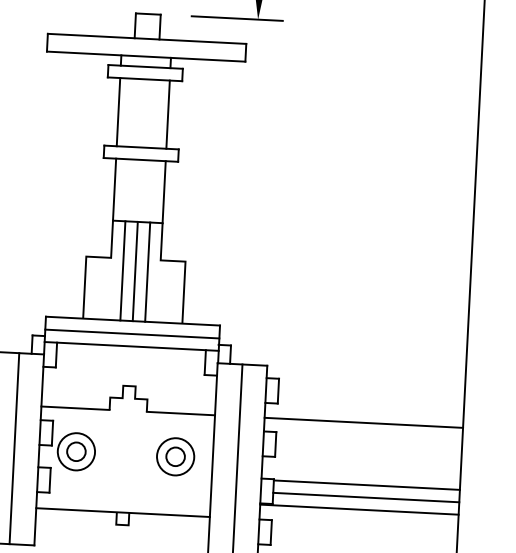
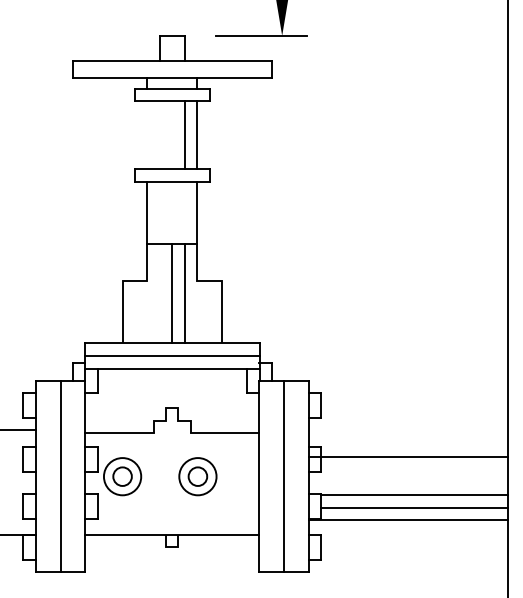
line: (118, 112) -> (185, 135), moved
line: (122, 270) -> (159, 293), removed
line: (363, 423) -> (407, 457), moved
part: (175, 456) -> (197, 476), moved

